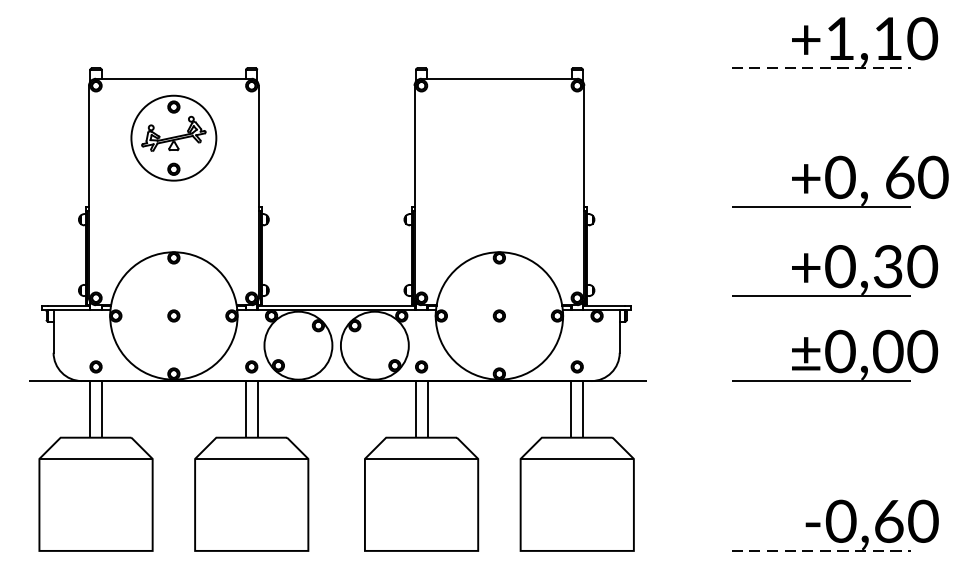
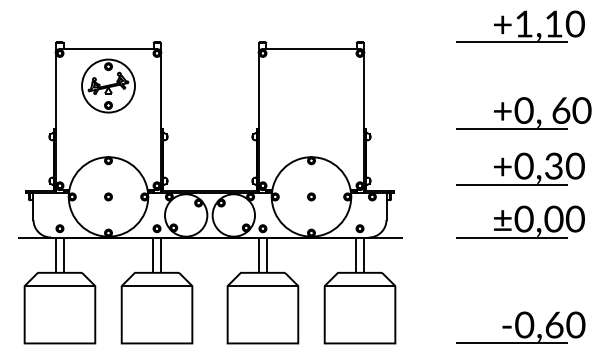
line: (821, 68) -> (512, 42), dashed -> solid
line: (821, 551) -> (512, 343), dashed -> solid

